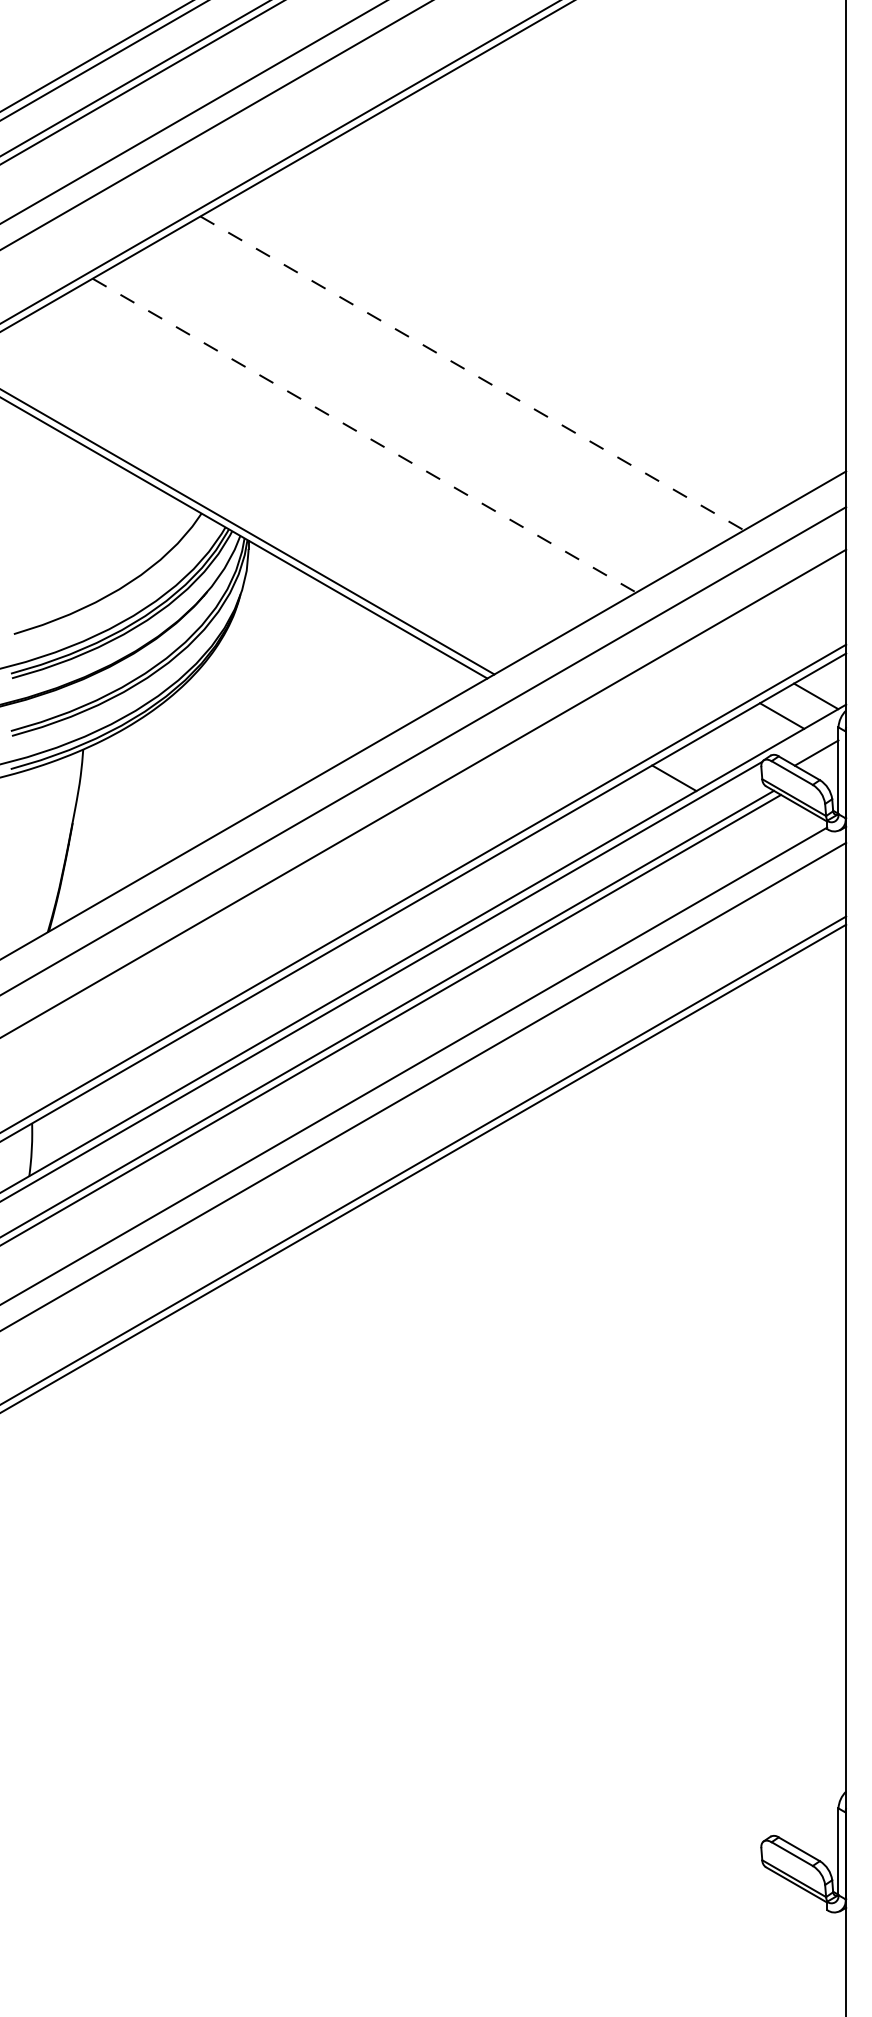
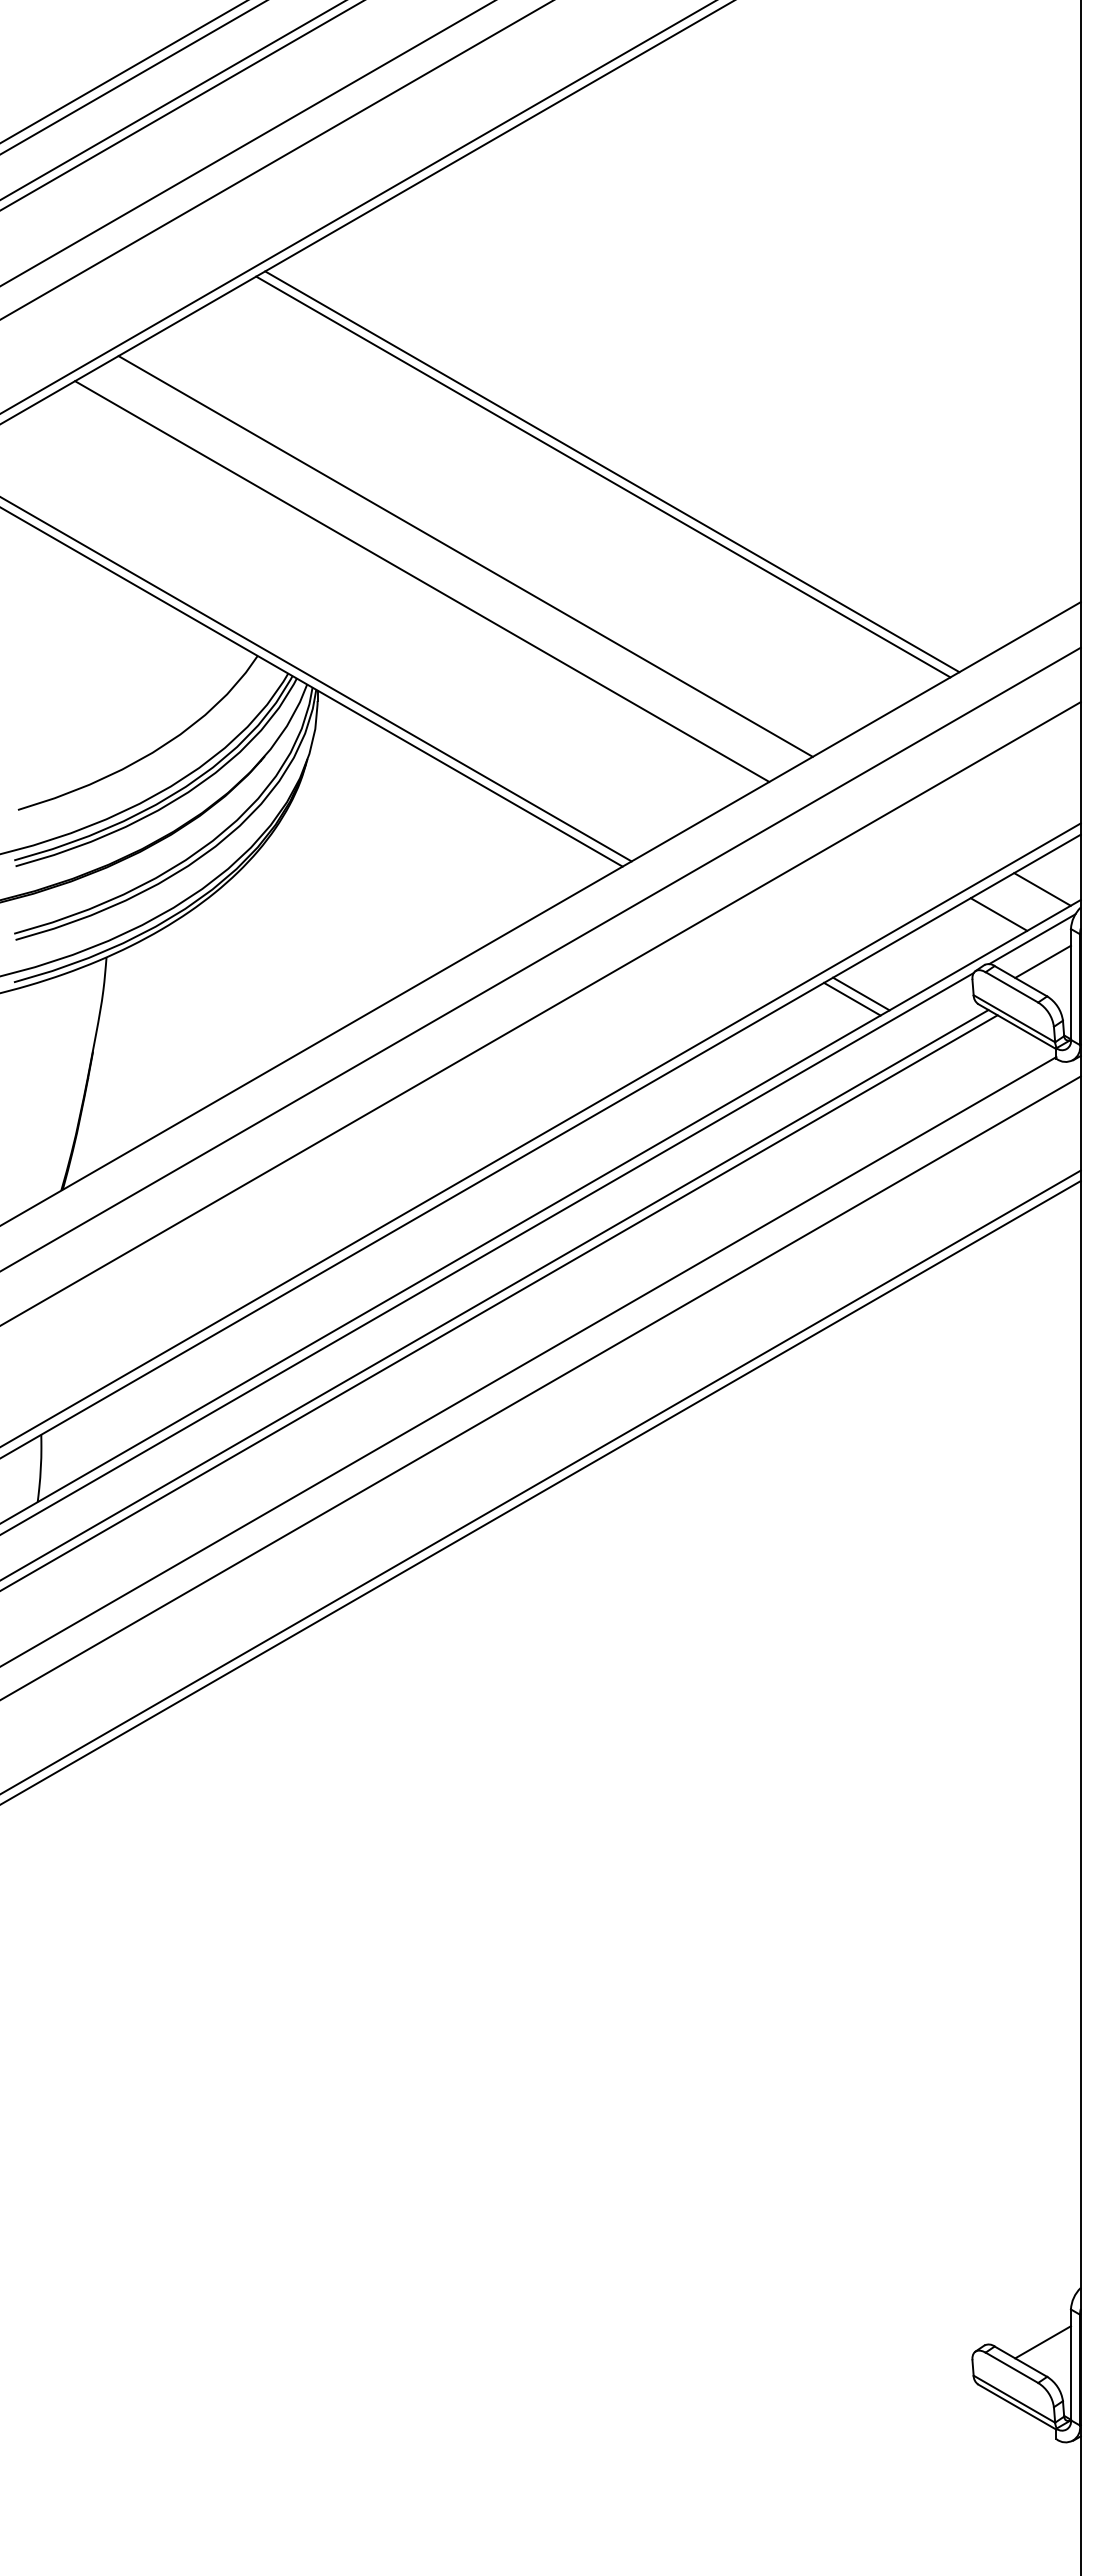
line: (479, 369) -> (612, 471), added
line: (472, 373) -> (603, 477), dashed -> solid
line: (364, 435) -> (465, 556), dashed -> solid
line: (330, 455) -> (422, 581), added
line: (808, 735) -> (1032, 939), added
line: (667, 781) -> (852, 998), added
line: (816, 1834) -> (1042, 2342), added

